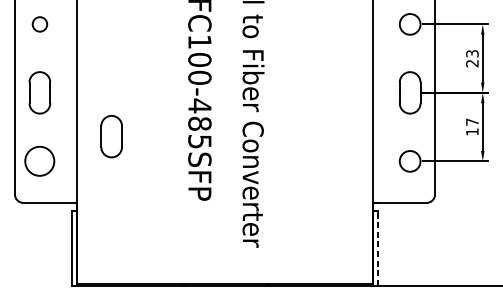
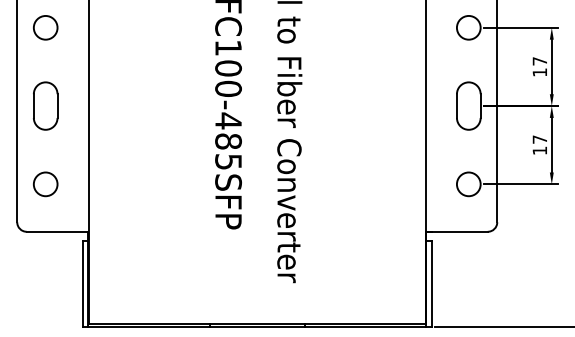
circle: (39, 24) -> (45, 27), size x1.43
text: (472, 58) -> (539, 66), 23 -> 17
part: (111, 136) -> (127, 155), removed
circle: (39, 161) -> (45, 184), size x0.71
line: (377, 248) -> (431, 283), dashed -> solid

